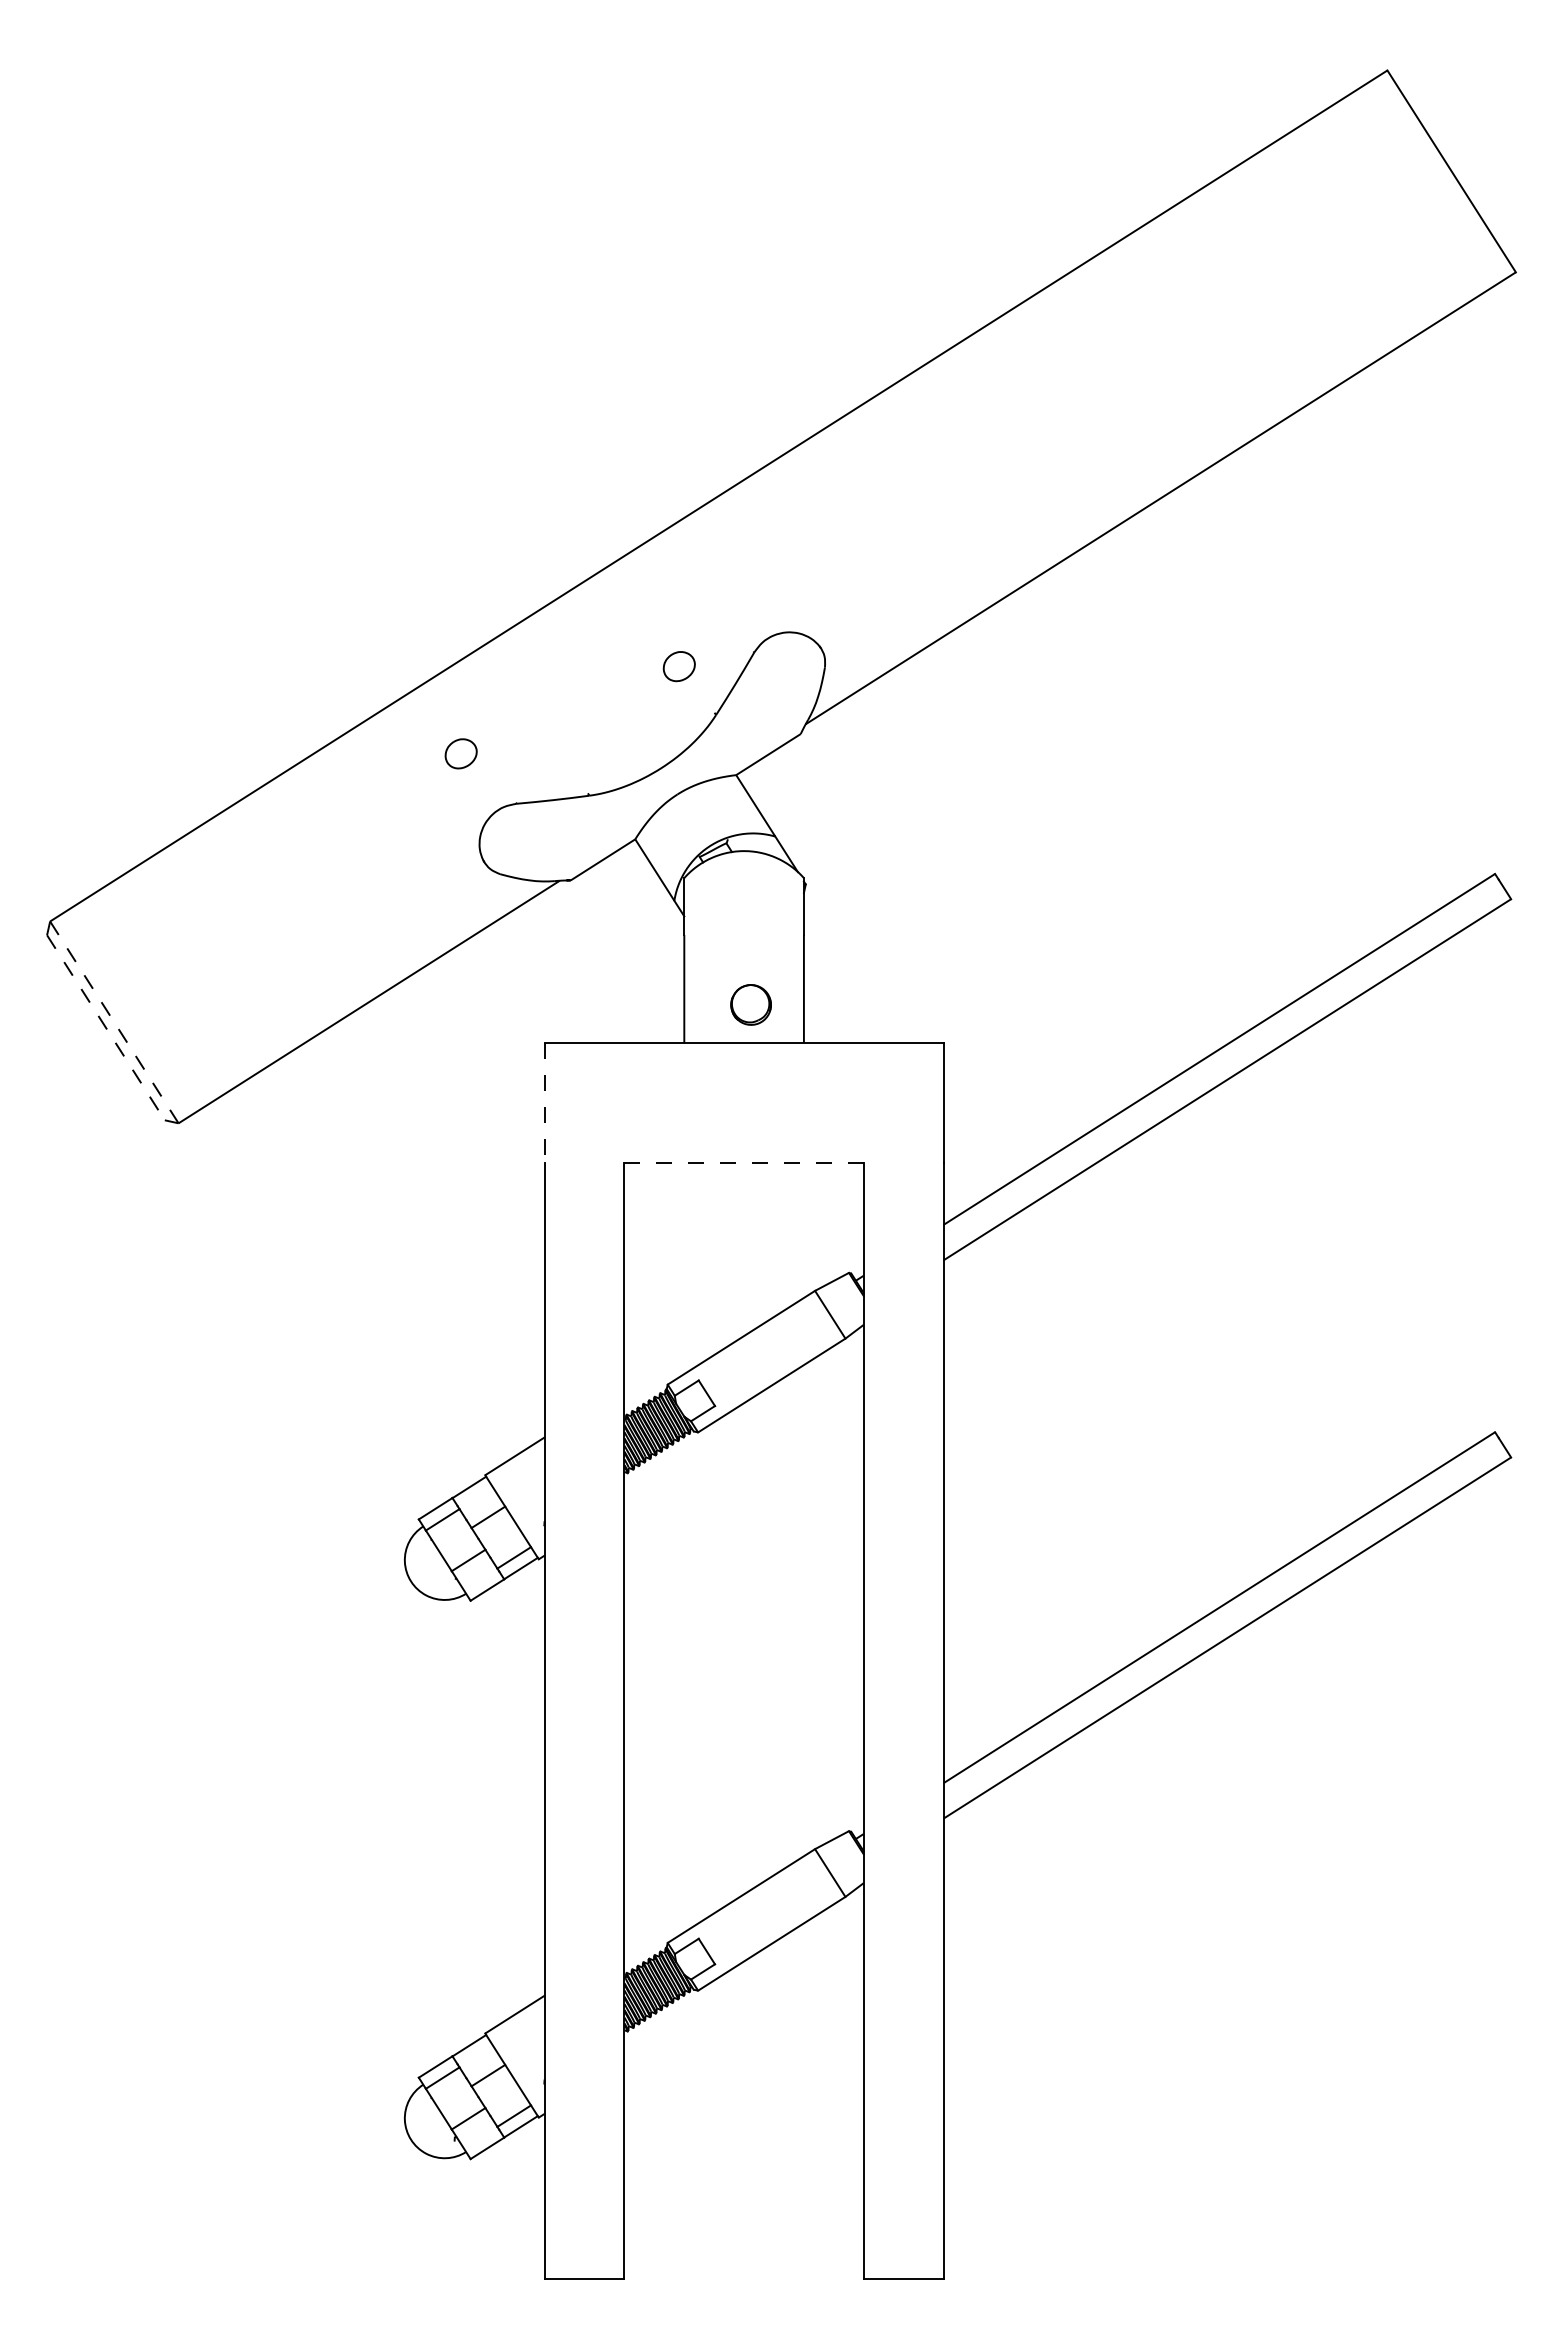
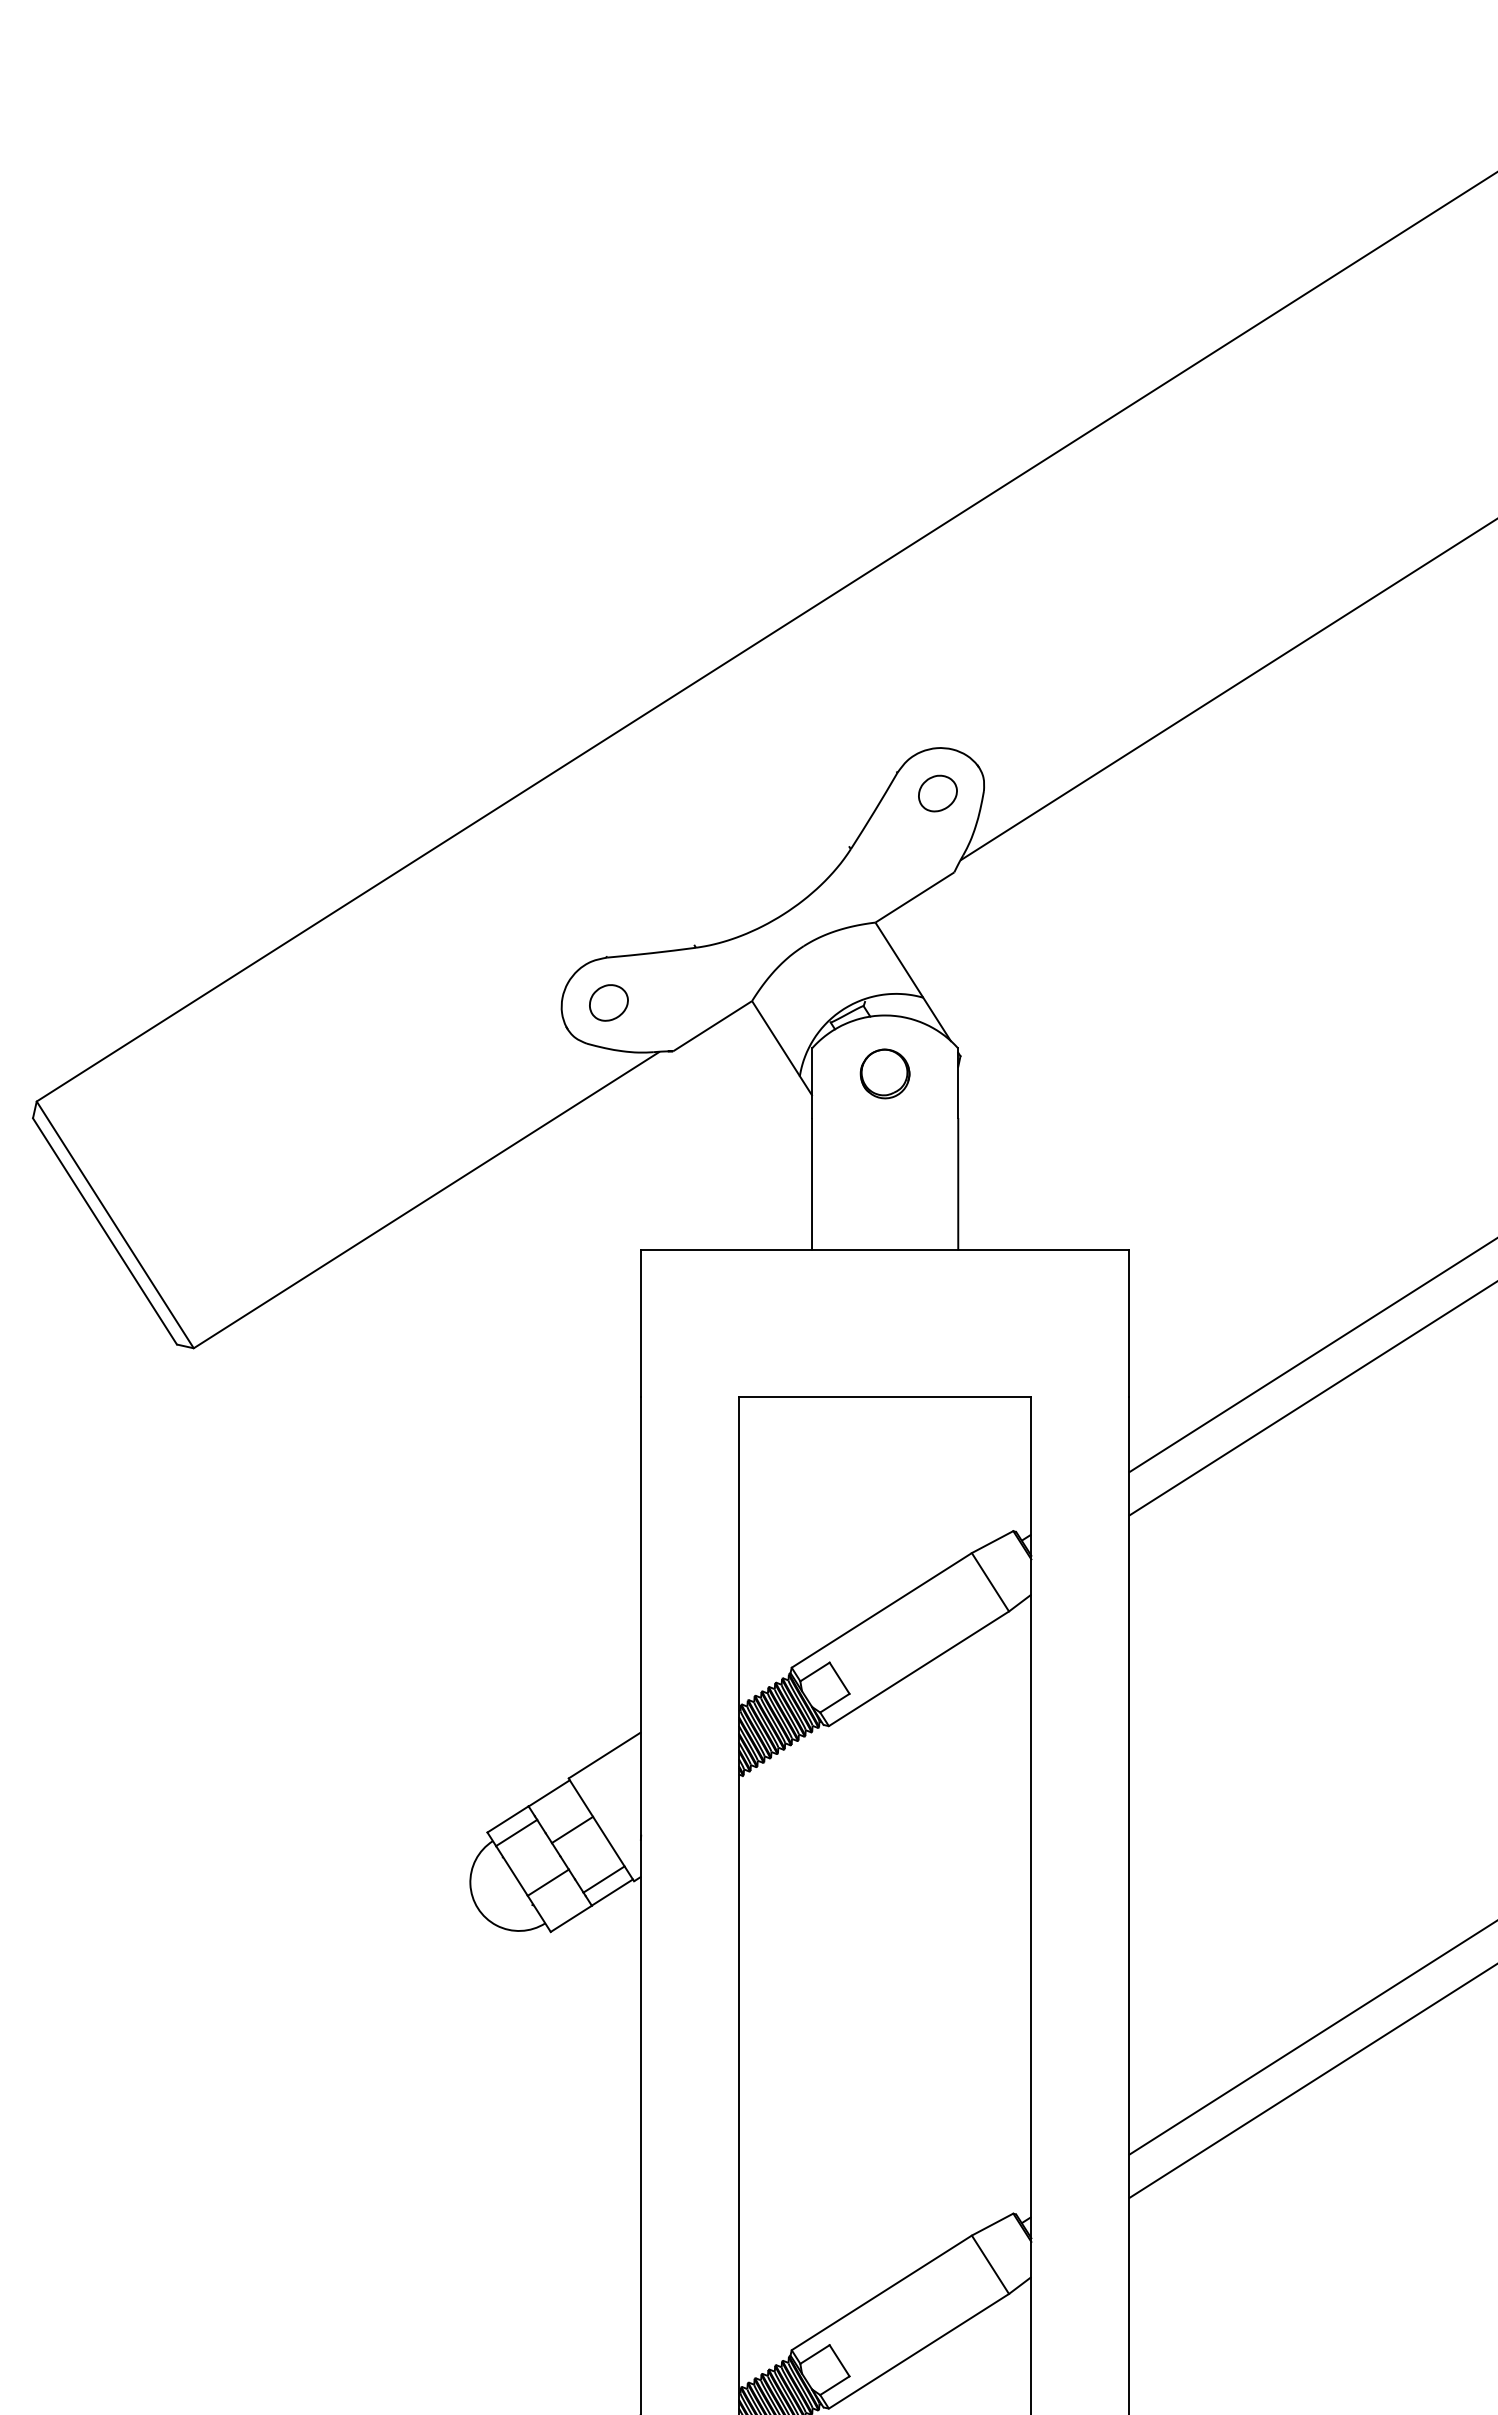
part: (678, 666) -> (936, 793), moved
part: (460, 753) -> (608, 1002), moved
part: (750, 1004) -> (884, 1073), moved
line: (114, 1022) -> (115, 1225), dashed -> solid
line: (105, 1027) -> (104, 1231), dashed -> solid
line: (544, 1103) -> (641, 1324), dashed -> solid
line: (744, 1162) -> (885, 1396), dashed -> solid

